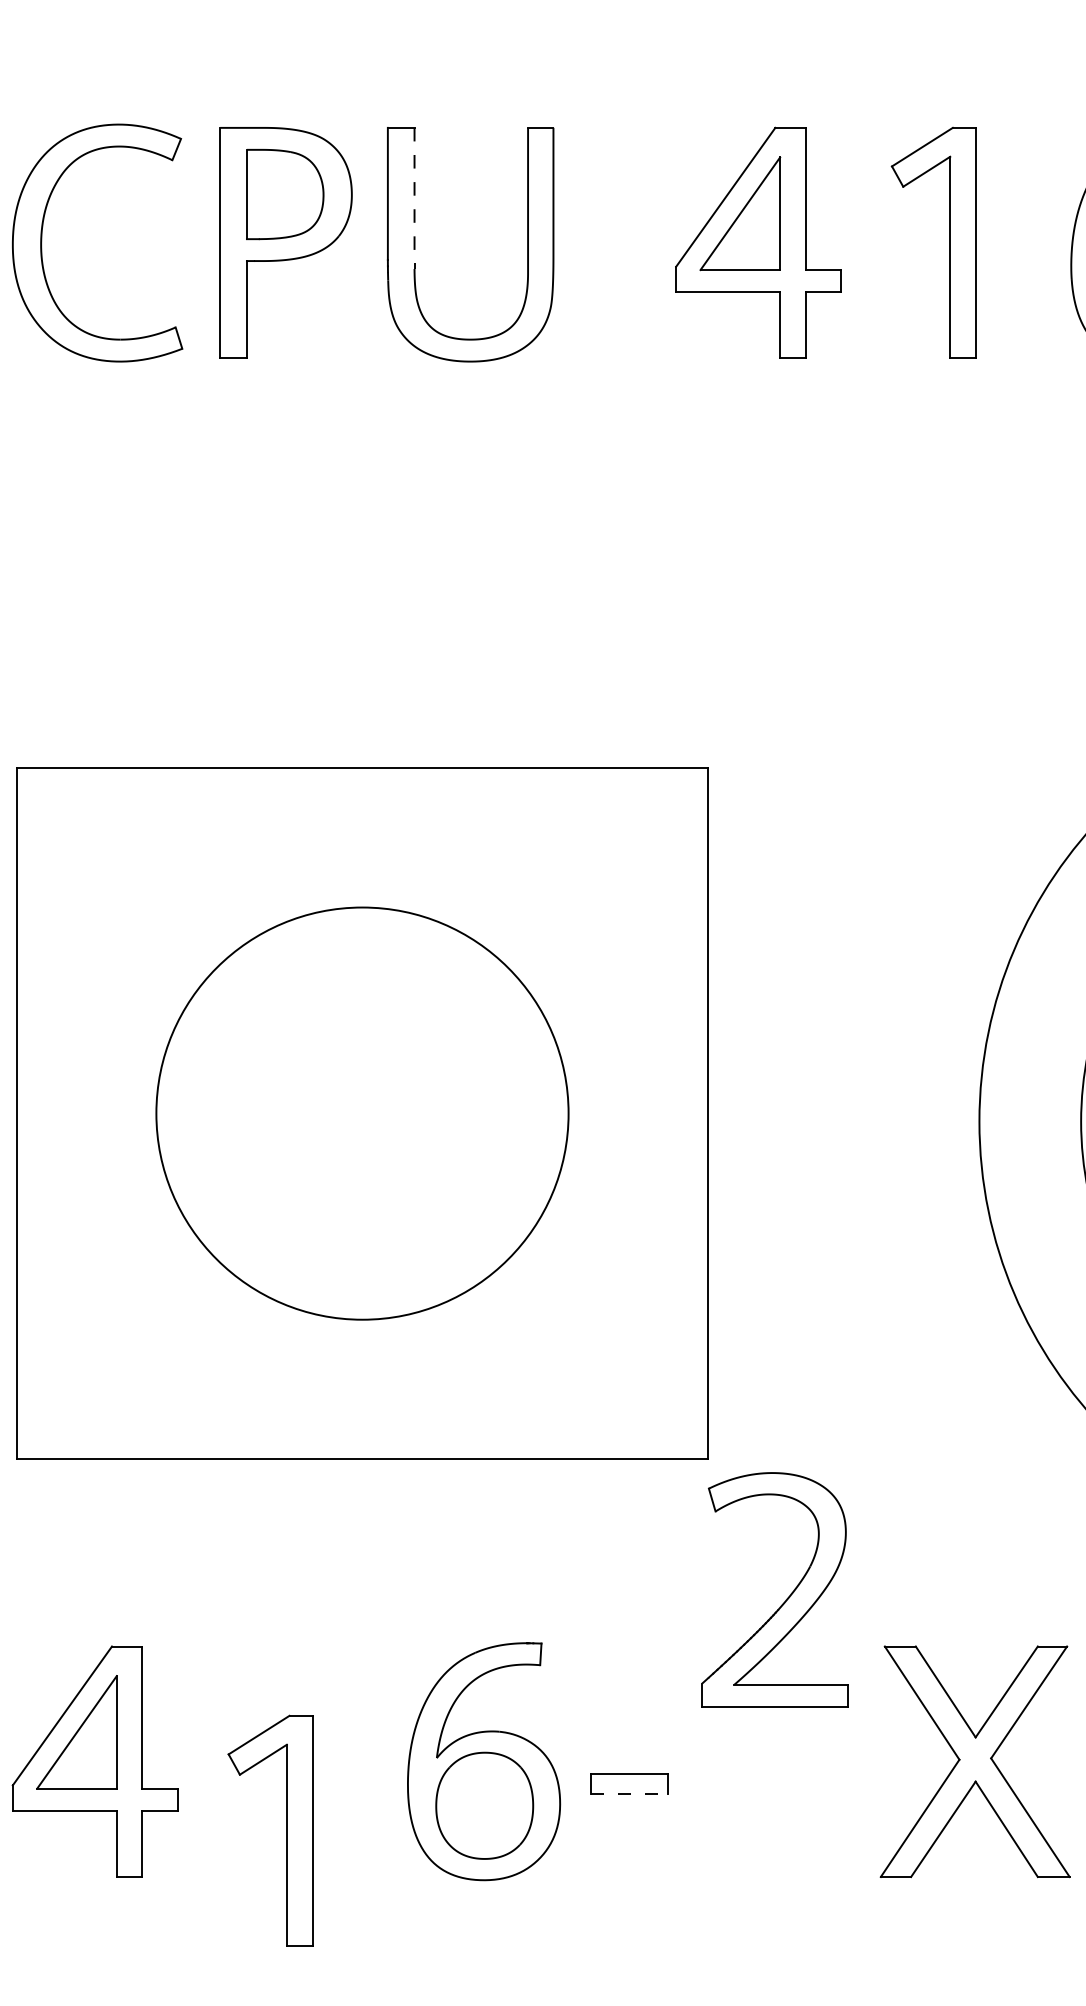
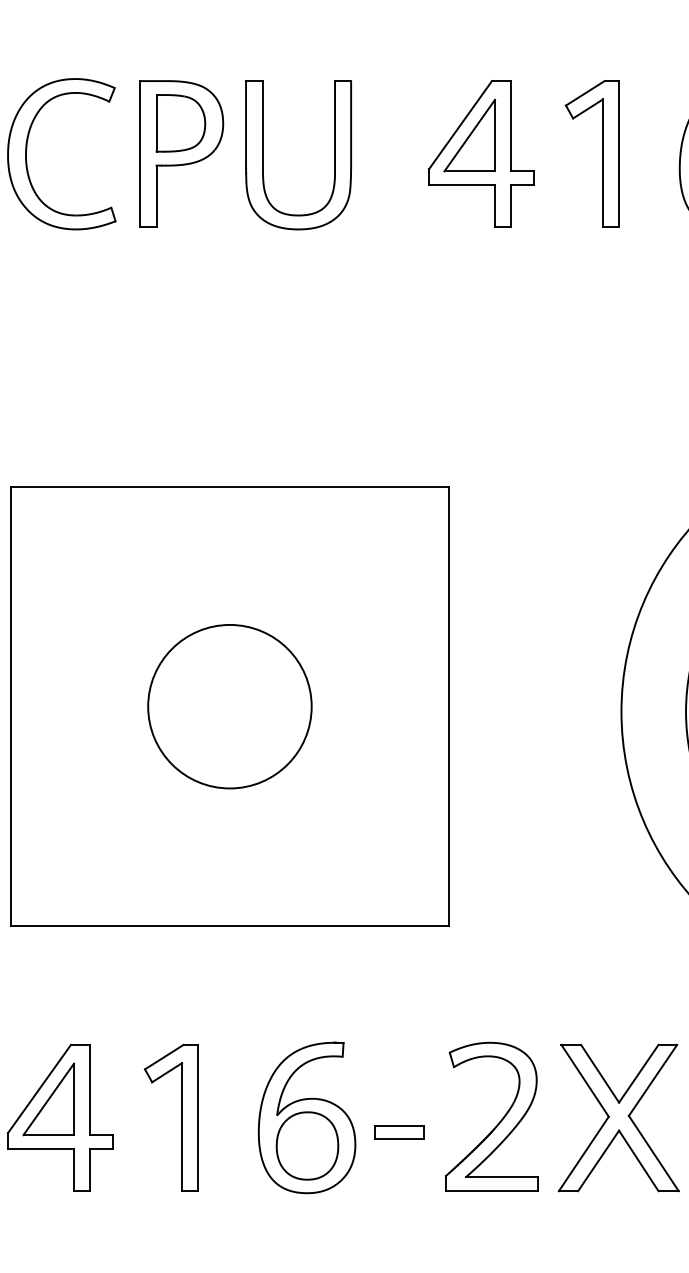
line: (413, 197) -> (262, 125), dashed -> solid
circle: (361, 1113) -> (229, 706), size x0.62
part: (785, 1598) -> (498, 1122), moved
line: (629, 1794) -> (399, 1138), dashed -> solid
part: (286, 1830) -> (181, 1117), moved

